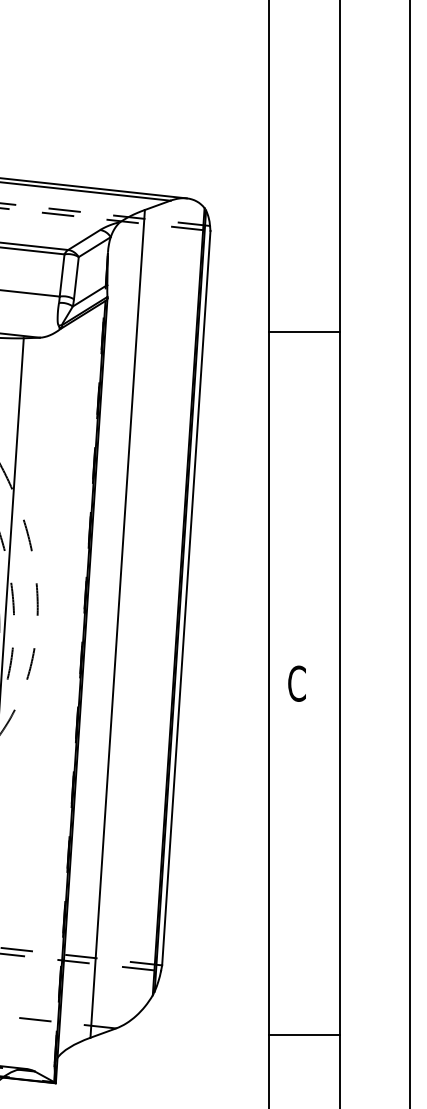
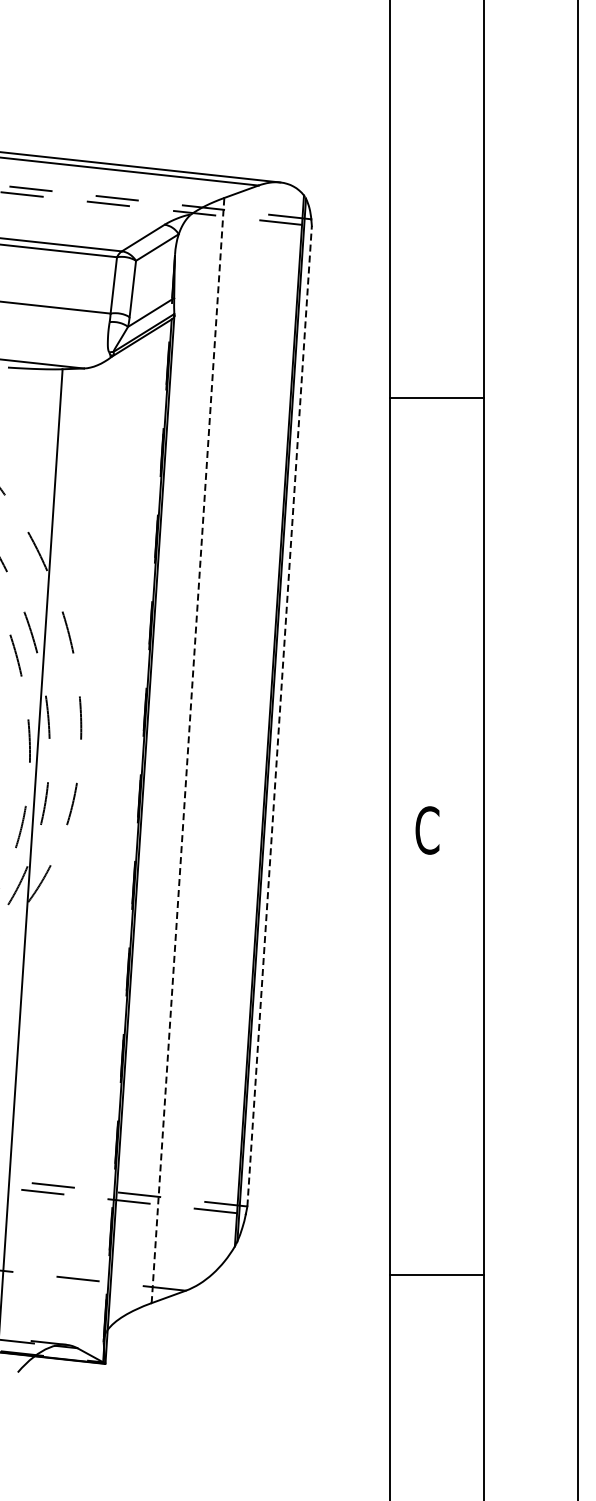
line: (304, 332) -> (437, 398), moved
line: (186, 597) -> (279, 715), solid -> dashed
line: (118, 623) -> (188, 750), solid -> dashed
line: (304, 1035) -> (437, 1274), moved

